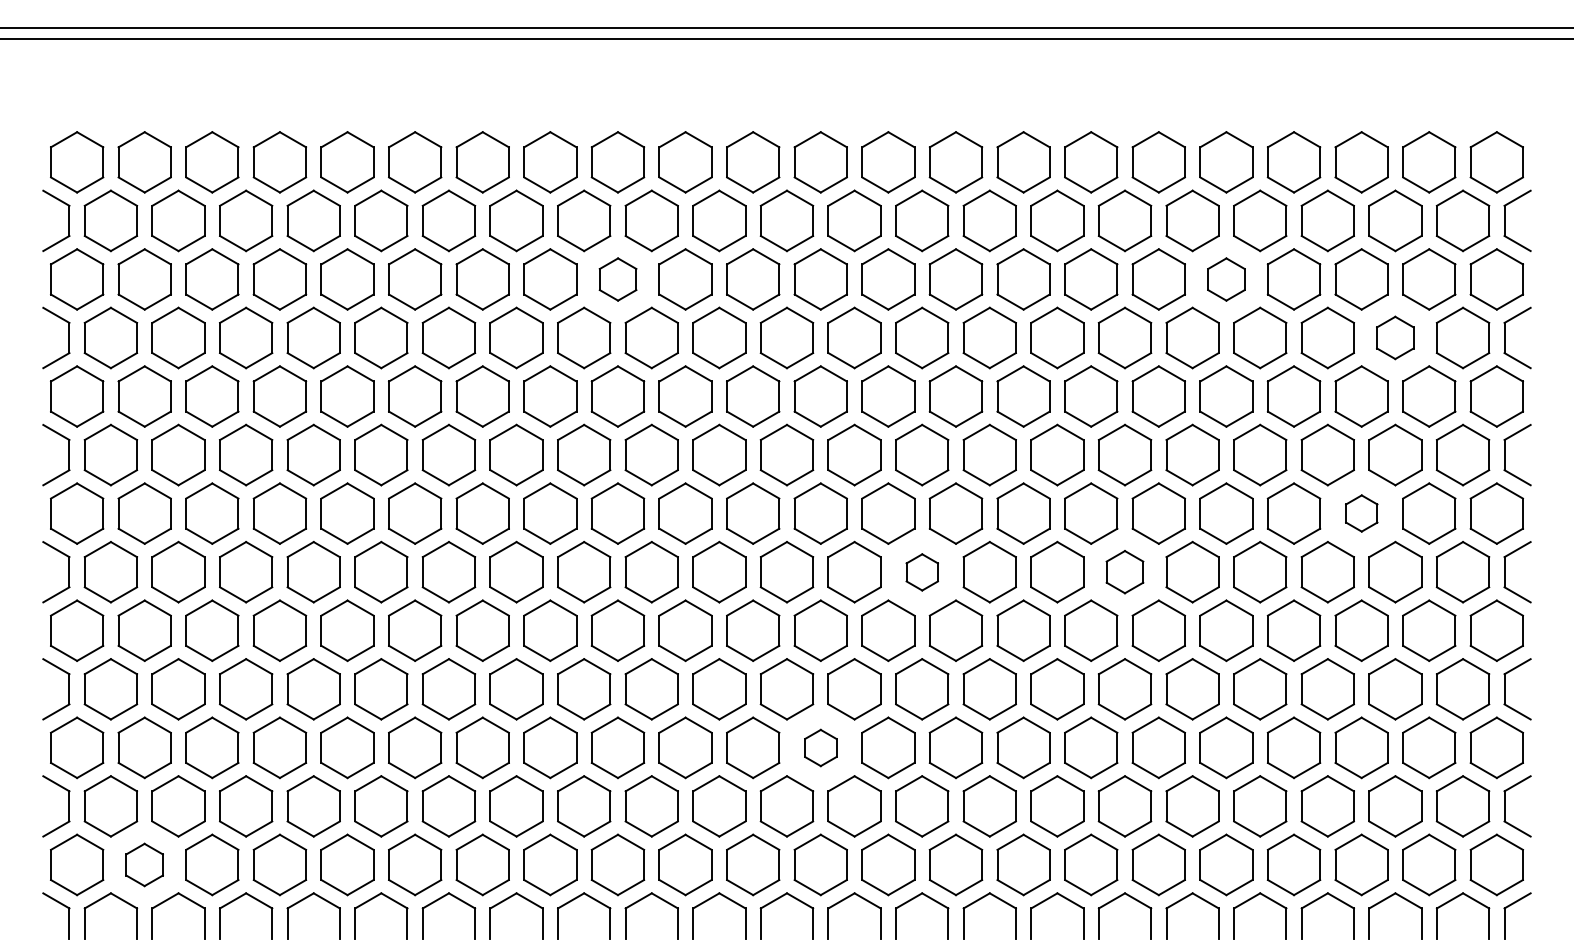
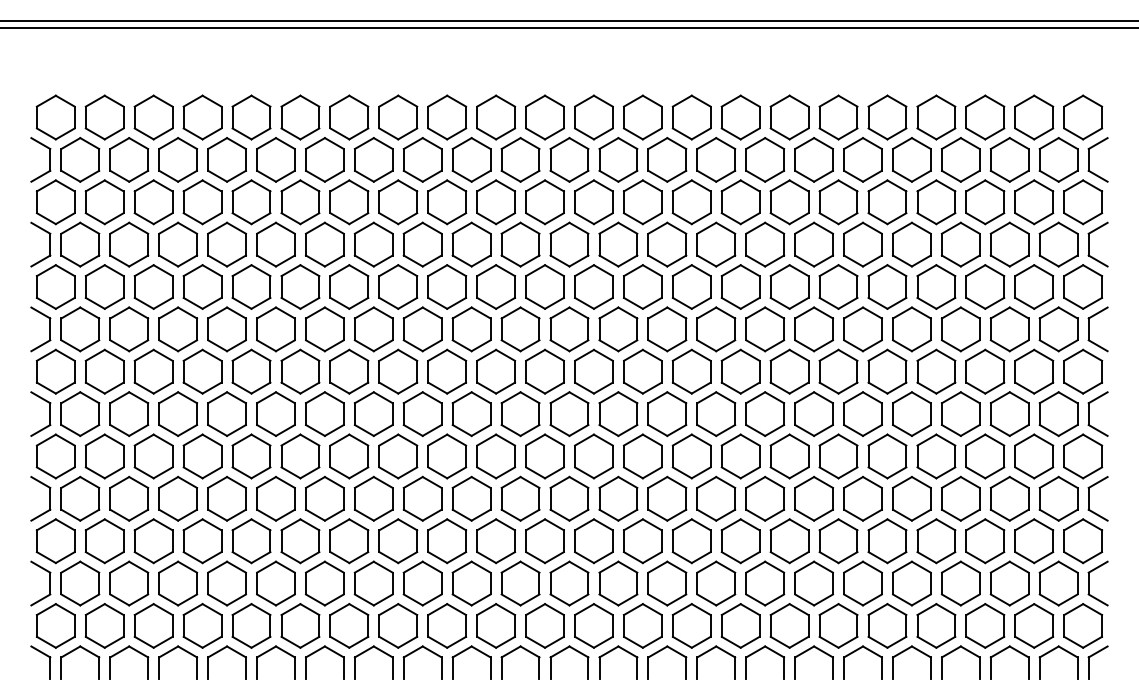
part: (618, 279) -> (447, 202), size x1.43
part: (1226, 279) -> (887, 202), size x1.43
part: (1395, 337) -> (1009, 244), size x1.43
part: (1361, 513) -> (985, 371), size x1.67
part: (1124, 571) -> (813, 413), size x1.43
part: (922, 572) -> (667, 414), size x1.67
part: (820, 748) -> (593, 541), size x1.67
part: (144, 864) -> (104, 625), size x1.43

